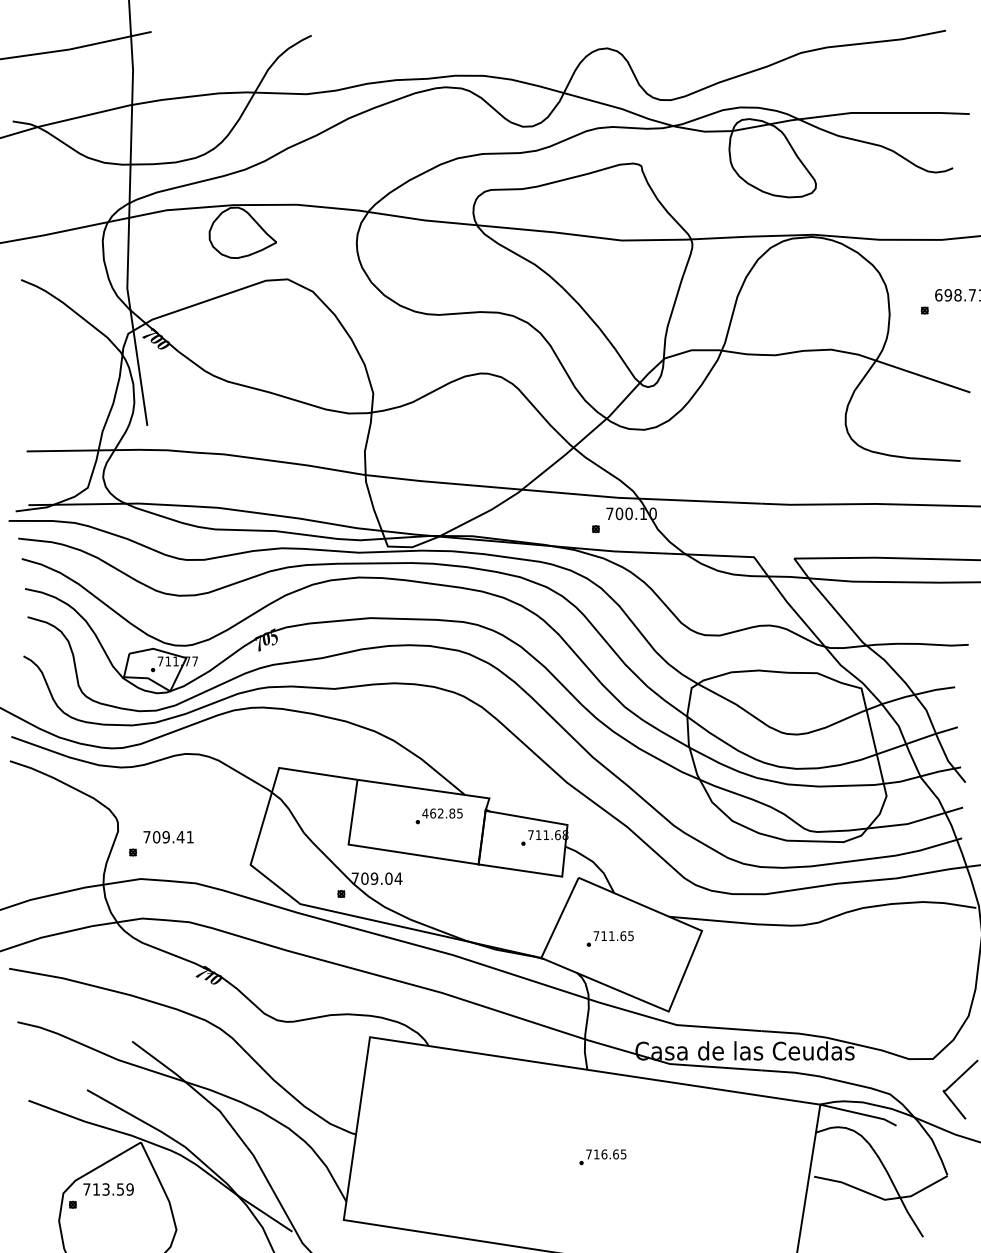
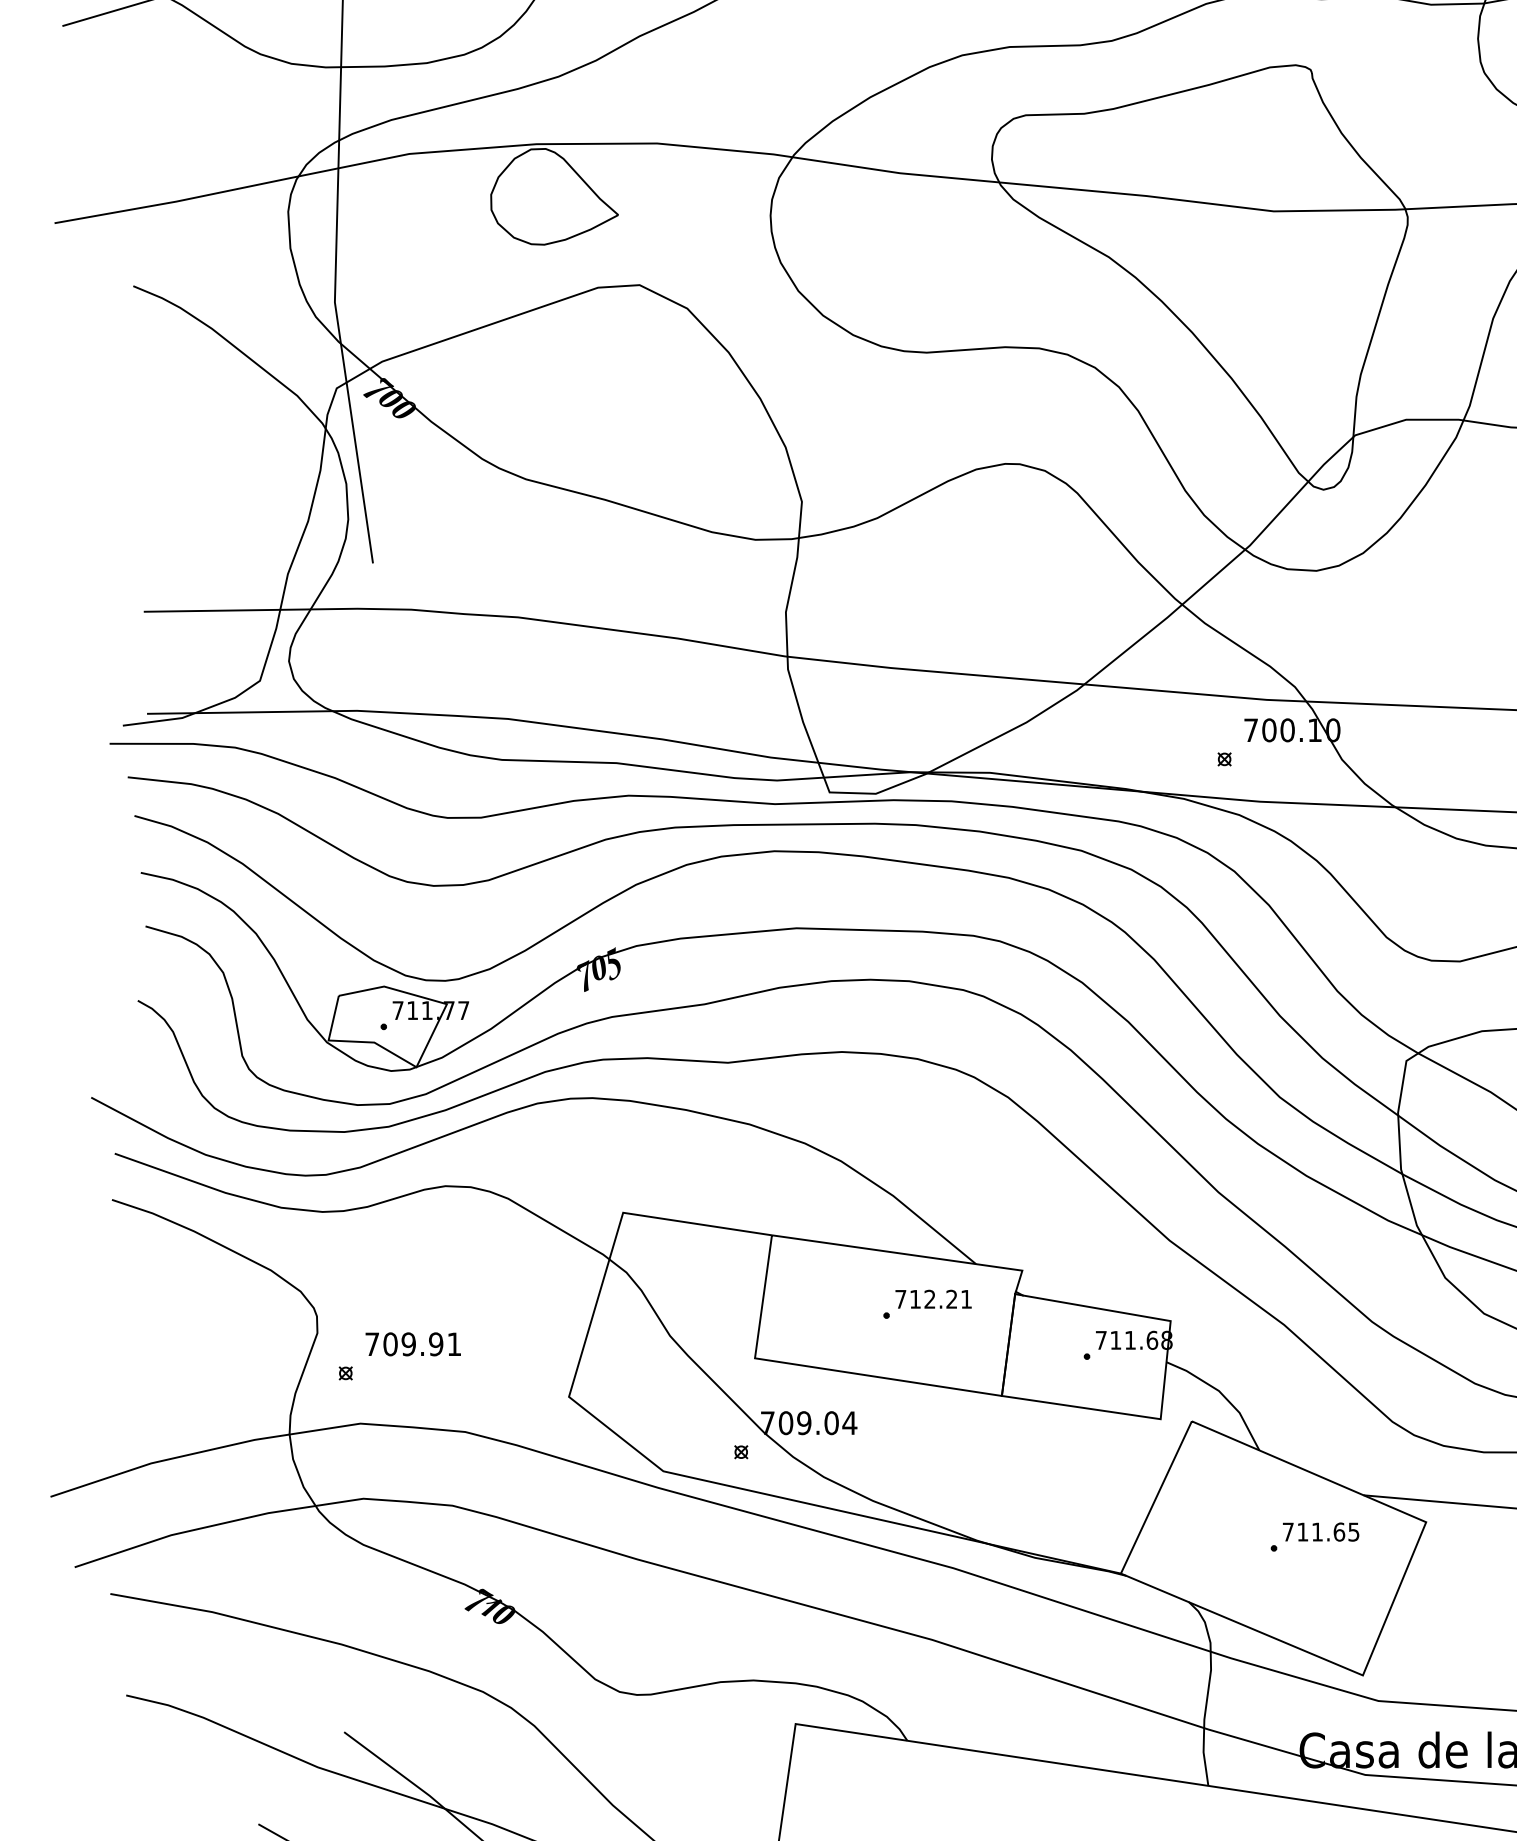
text: (442, 813) -> (933, 1299), 462.85 -> 712.21
text: (180, 837) -> (435, 1344), 709.41 -> 709.91
part: (609, 938) -> (1313, 1536), moved

